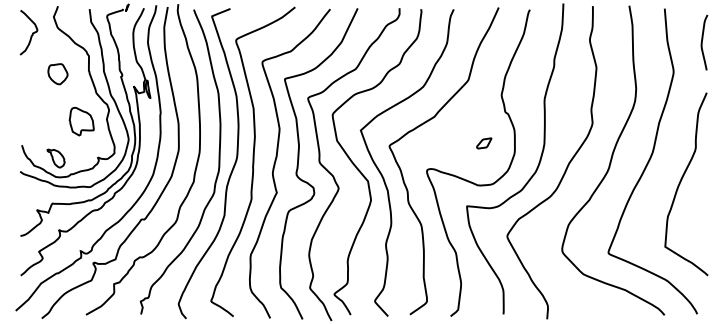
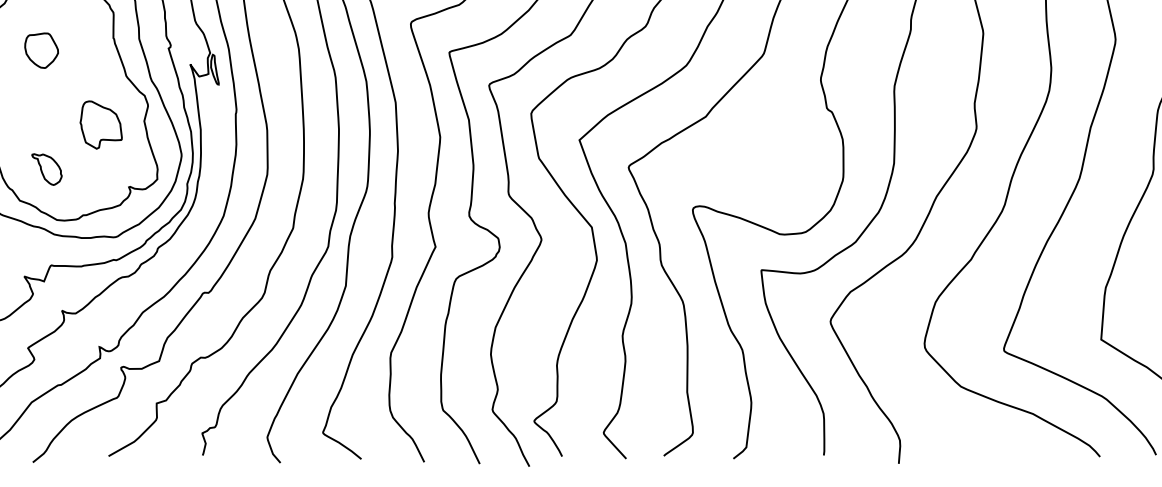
part: (57, 74) -> (40, 51), moved
part: (484, 143) -> (791, 162), removed
part: (55, 158) -> (45, 169), moved

